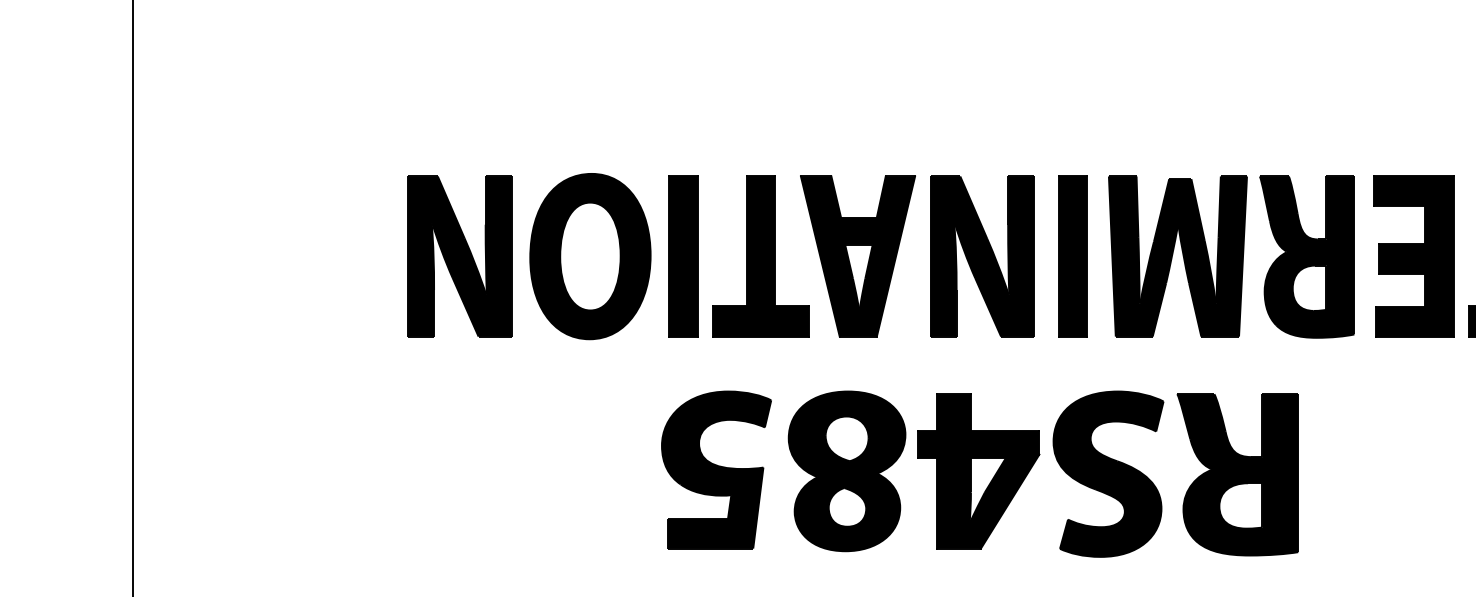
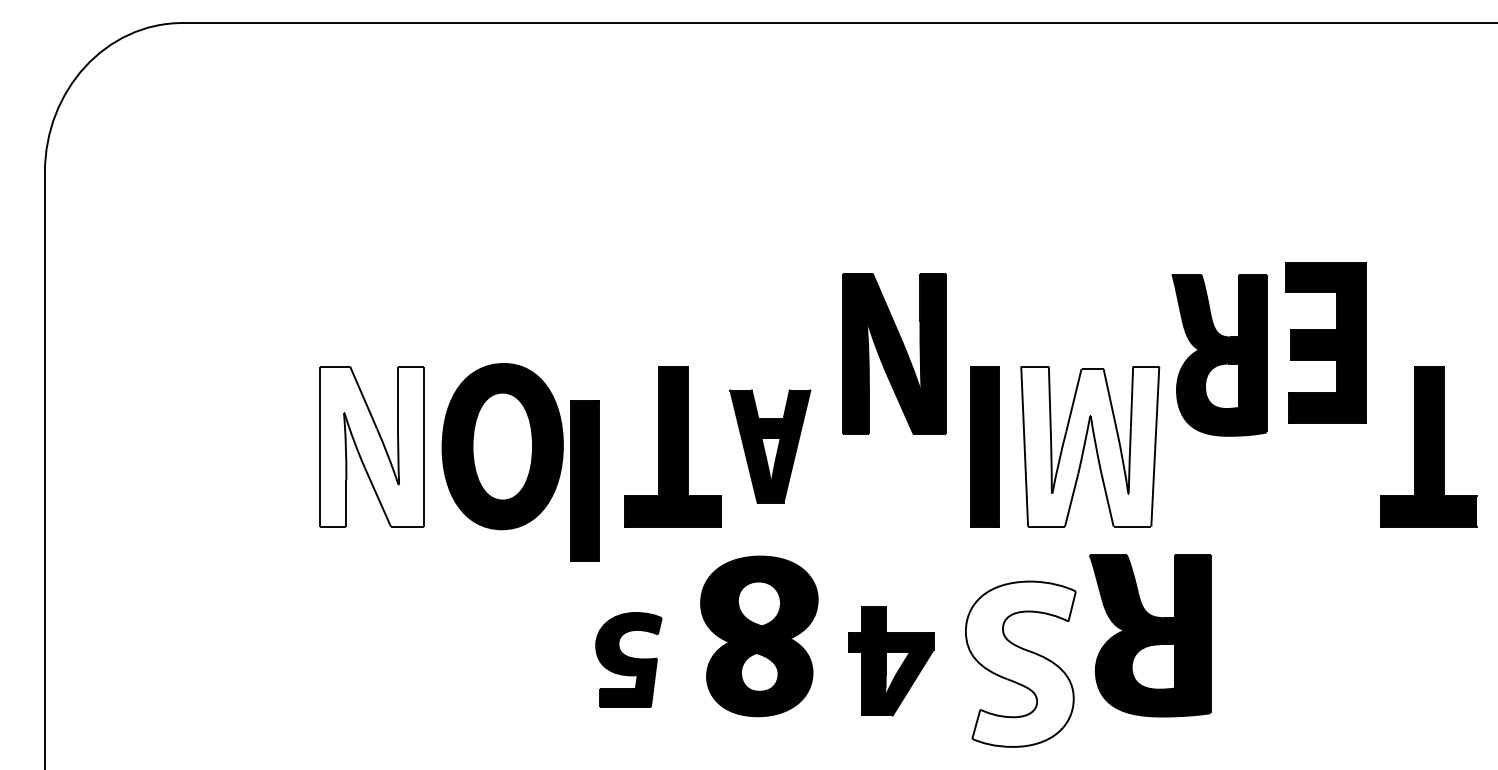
fill: (460, 256) -> (372, 446), removed
part: (683, 256) -> (584, 480), moved
part: (858, 256) -> (770, 446), size x0.7
part: (982, 256) -> (894, 353), moved
fill: (1178, 256) -> (1090, 446), removed
part: (1413, 256) -> (1325, 342), moved
part: (1307, 257) -> (1219, 355), moved
part: (716, 469) -> (628, 659), size x0.6
part: (847, 471) -> (759, 636), moved
part: (979, 471) -> (891, 661), size x0.7
fill: (1108, 473) -> (1020, 663), removed
part: (1238, 474) -> (1150, 635), moved

